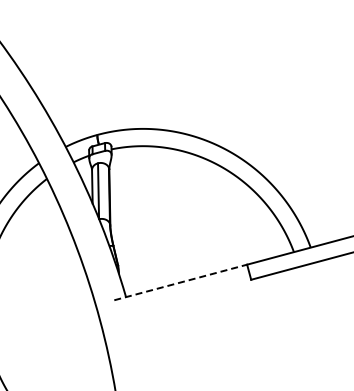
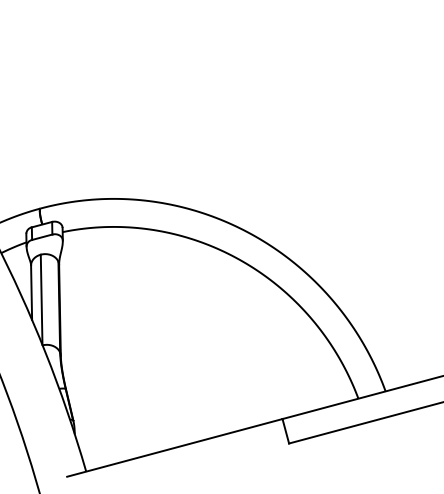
line: (180, 282) -> (174, 447), dashed -> solid

